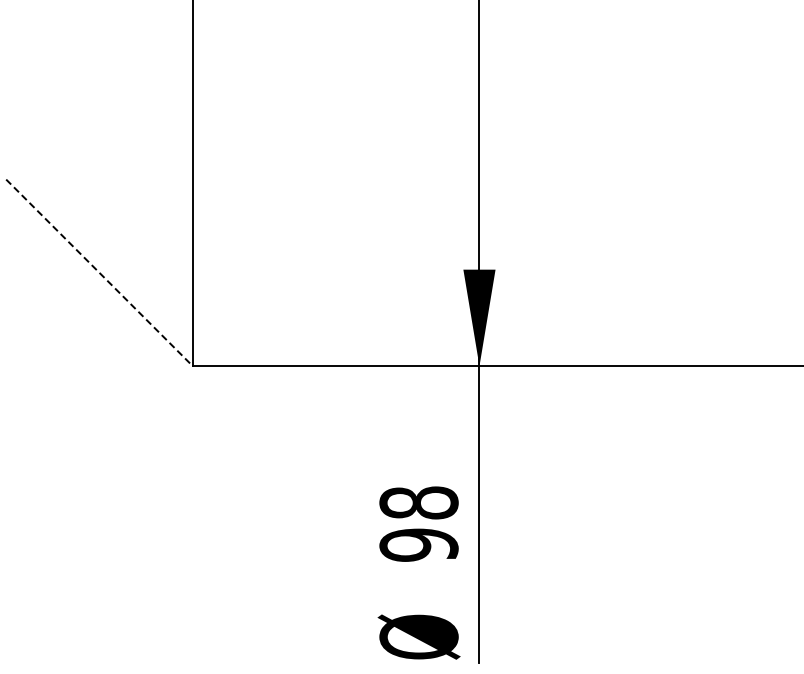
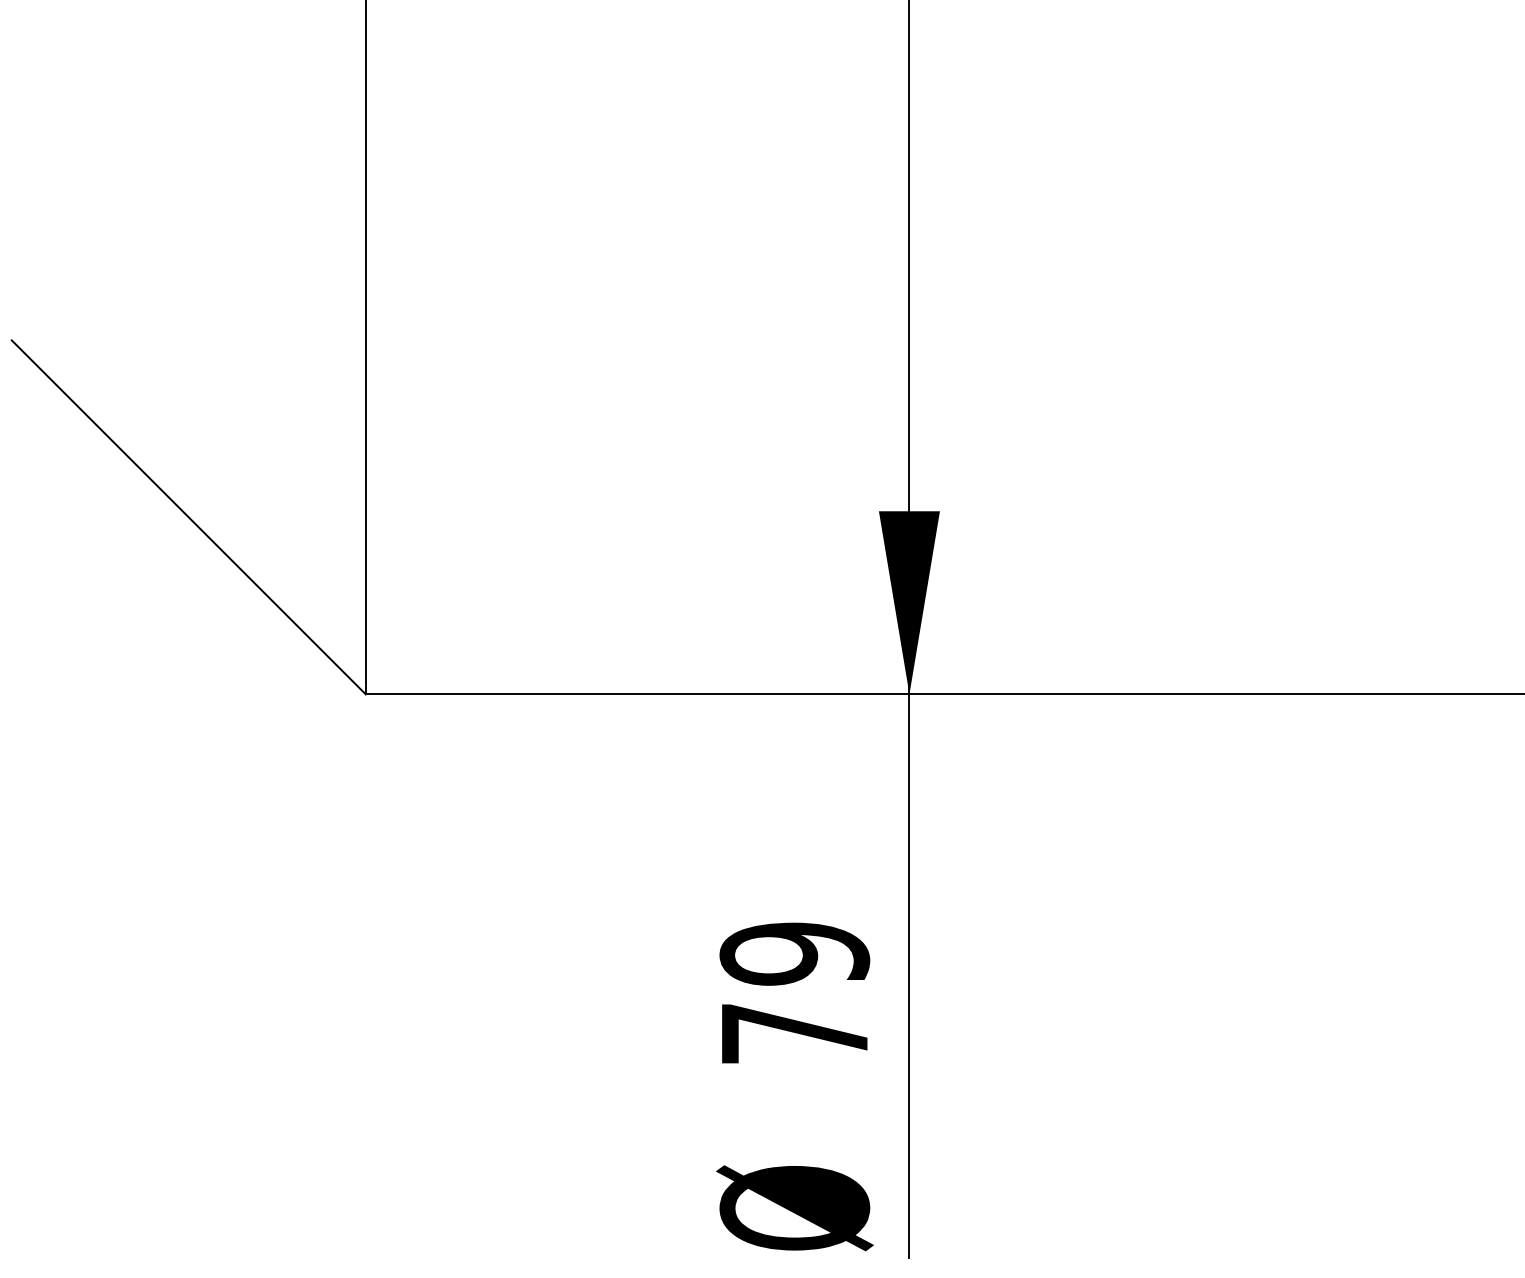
line: (99, 272) -> (188, 516), dashed -> solid
text: (418, 523) -> (793, 992), 98 -> 79

